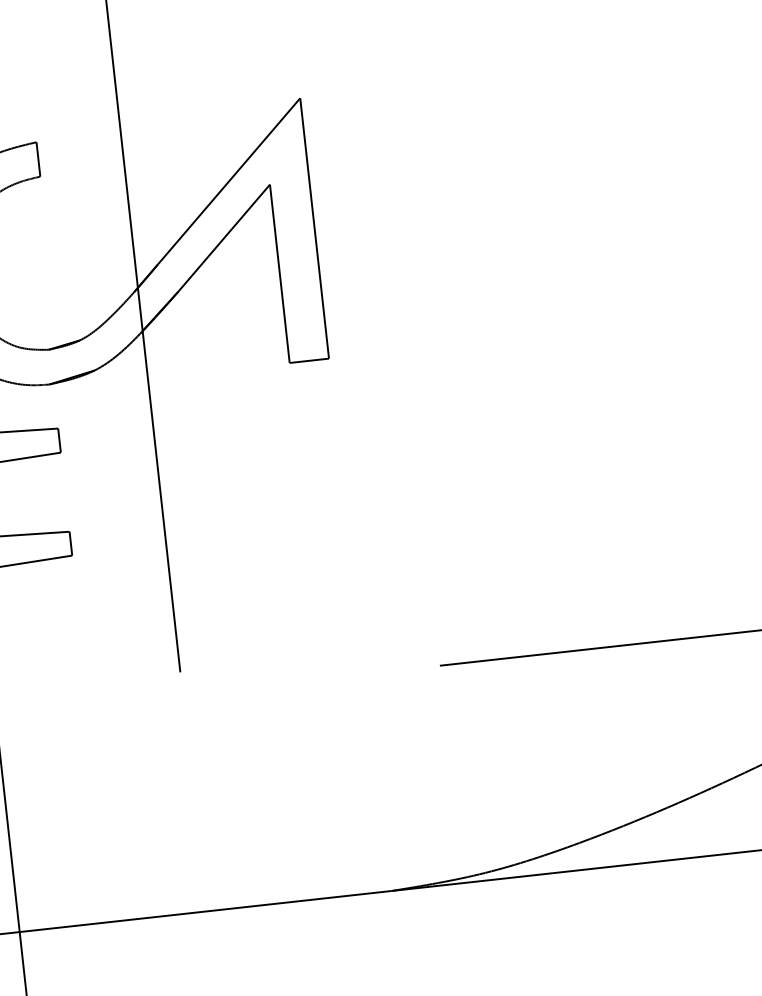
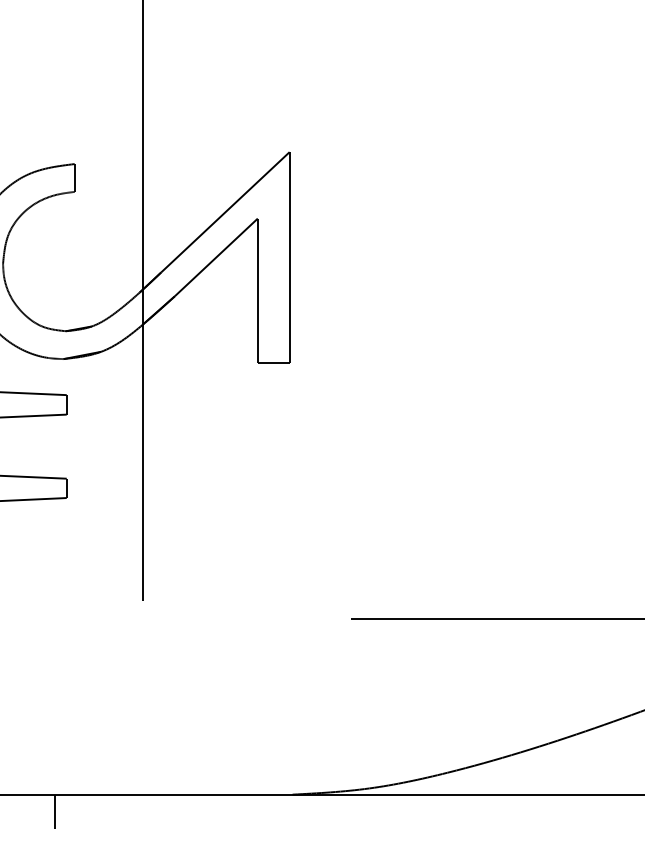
line: (99, 944) -> (54, 811), added

